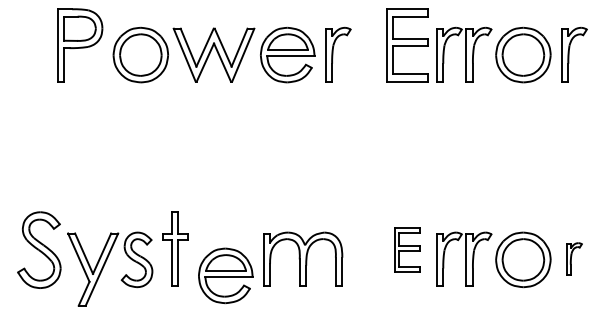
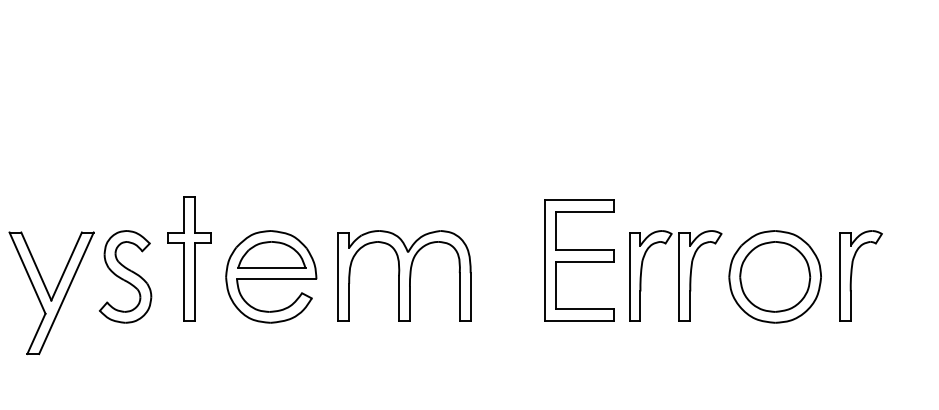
part: (407, 249) -> (580, 259), size x1.67
part: (574, 258) -> (861, 274), size x1.67
part: (225, 275) -> (270, 276), moved

